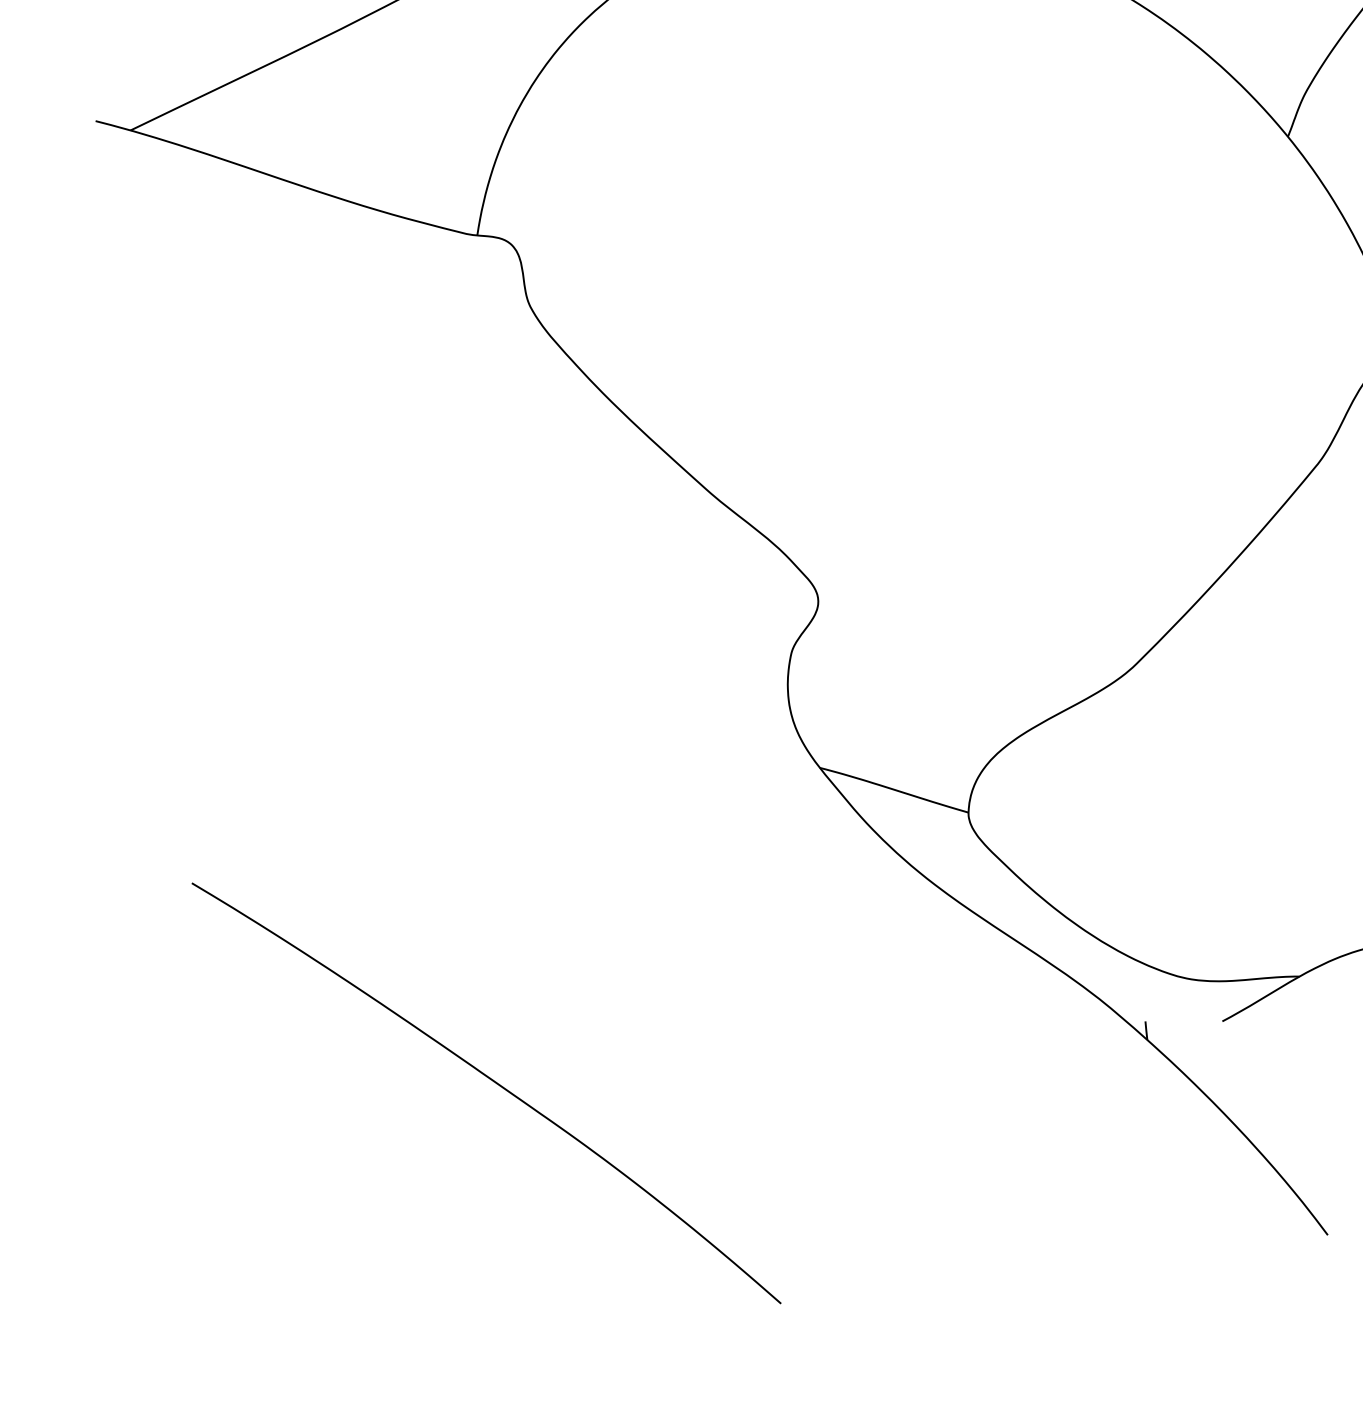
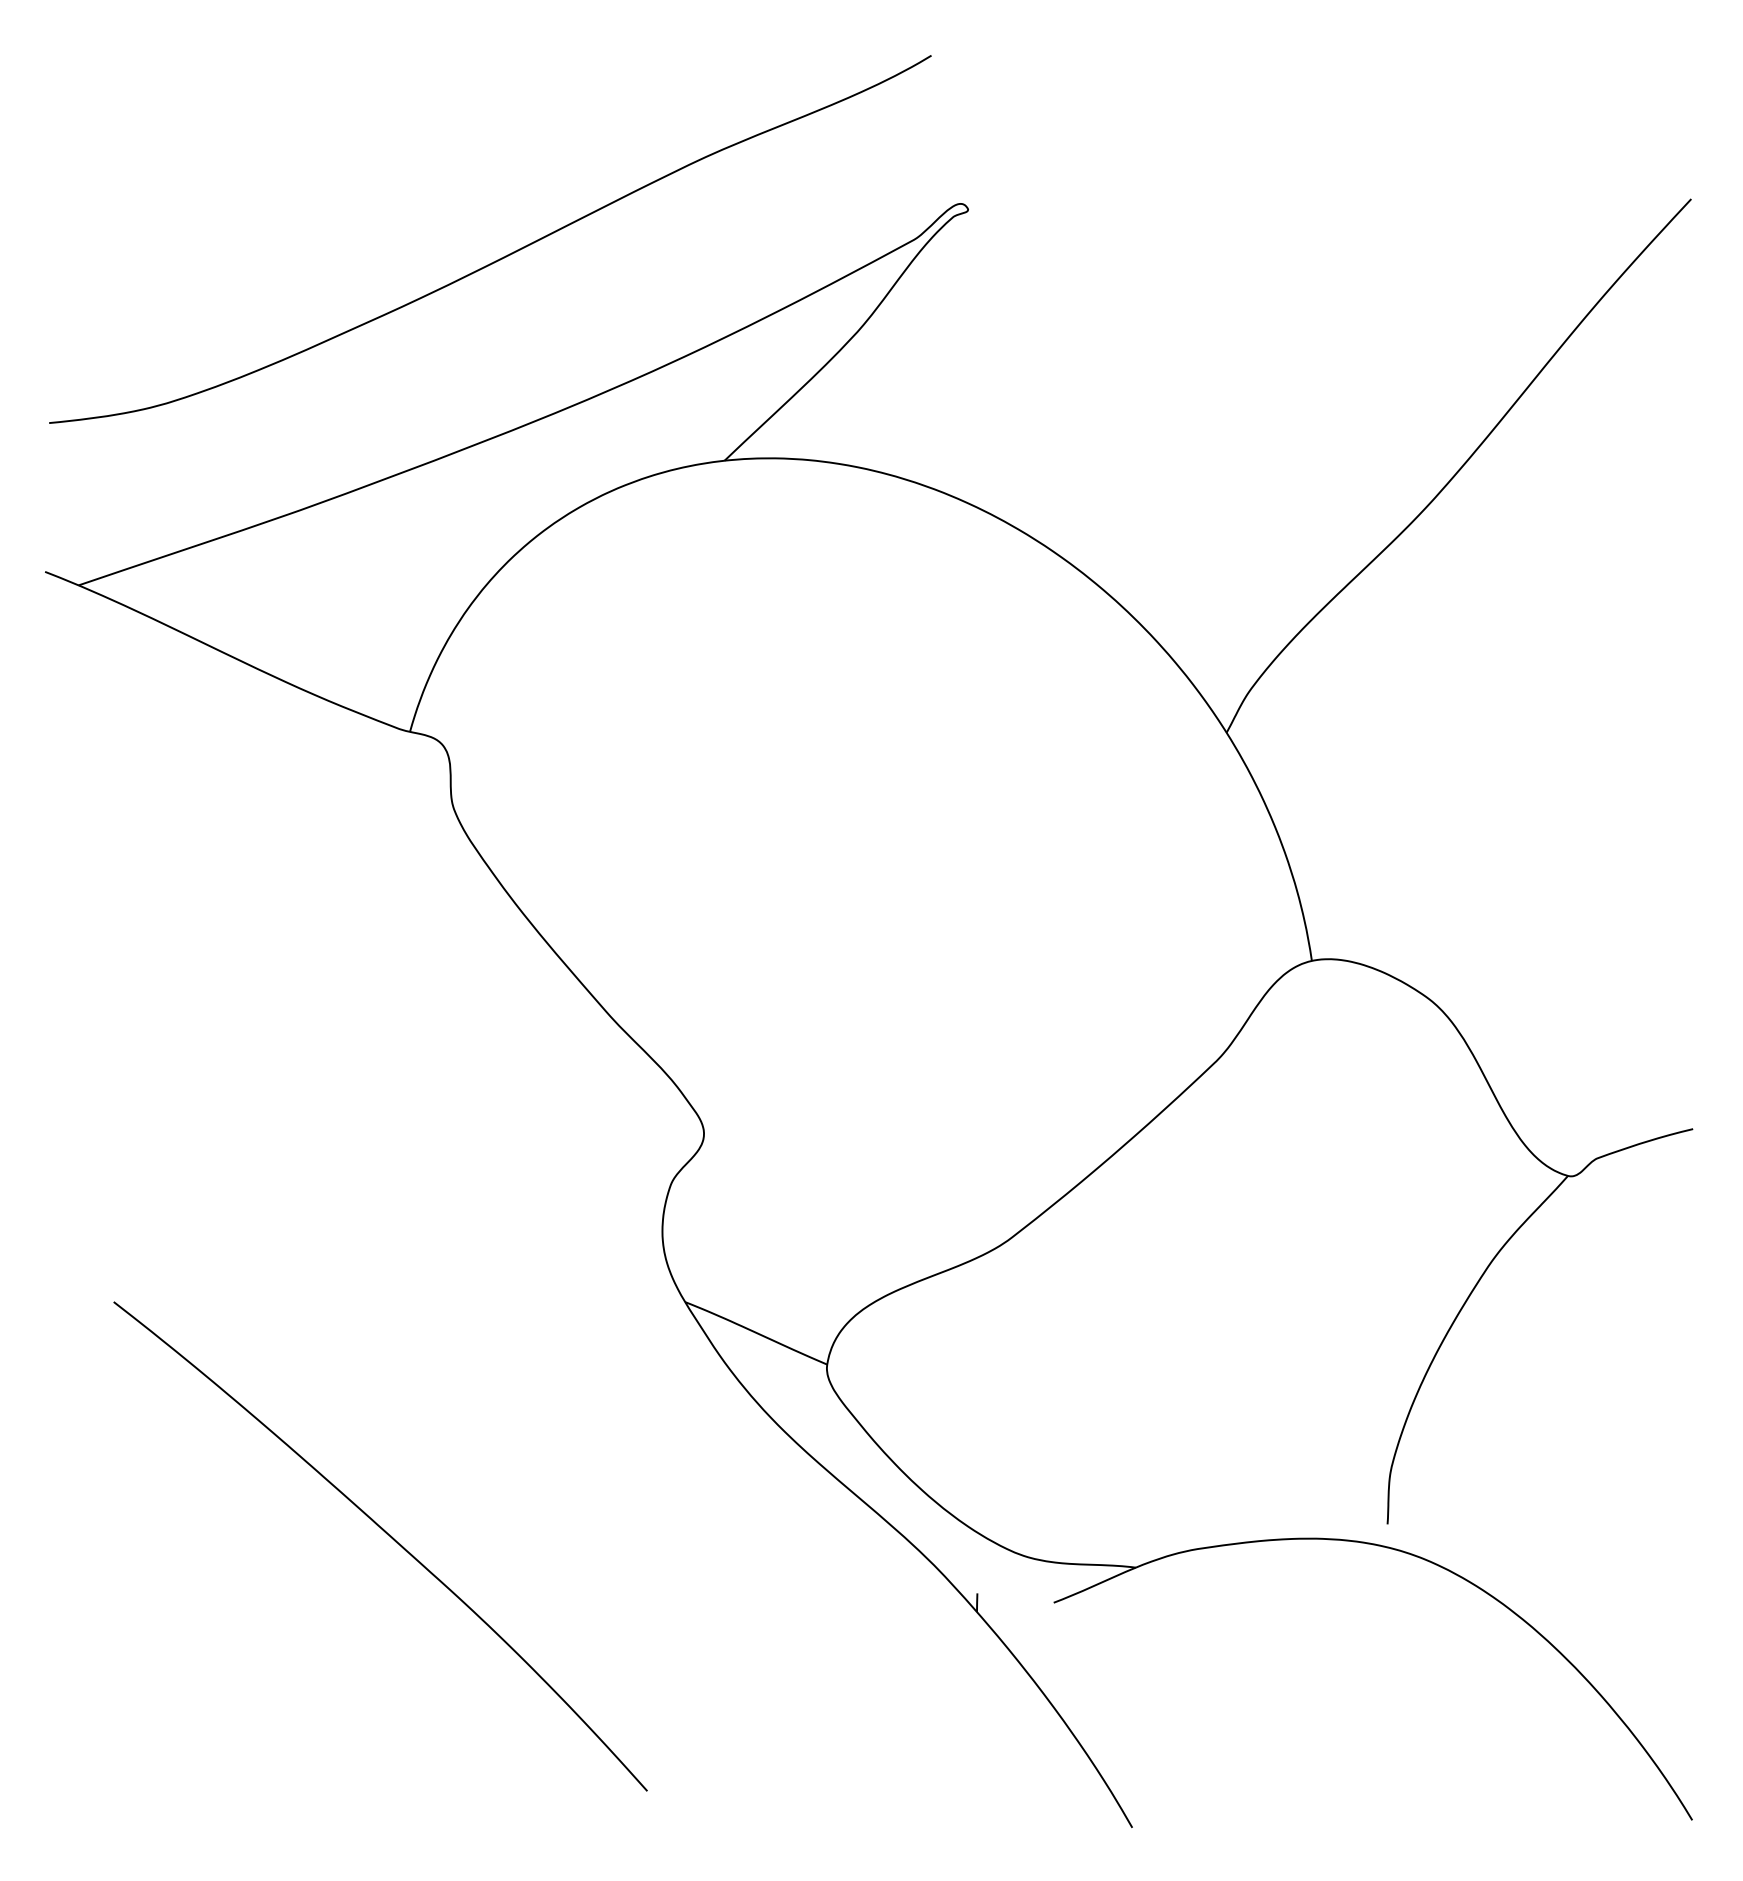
curve: (490, 1080) -> (386, 1534), moved

